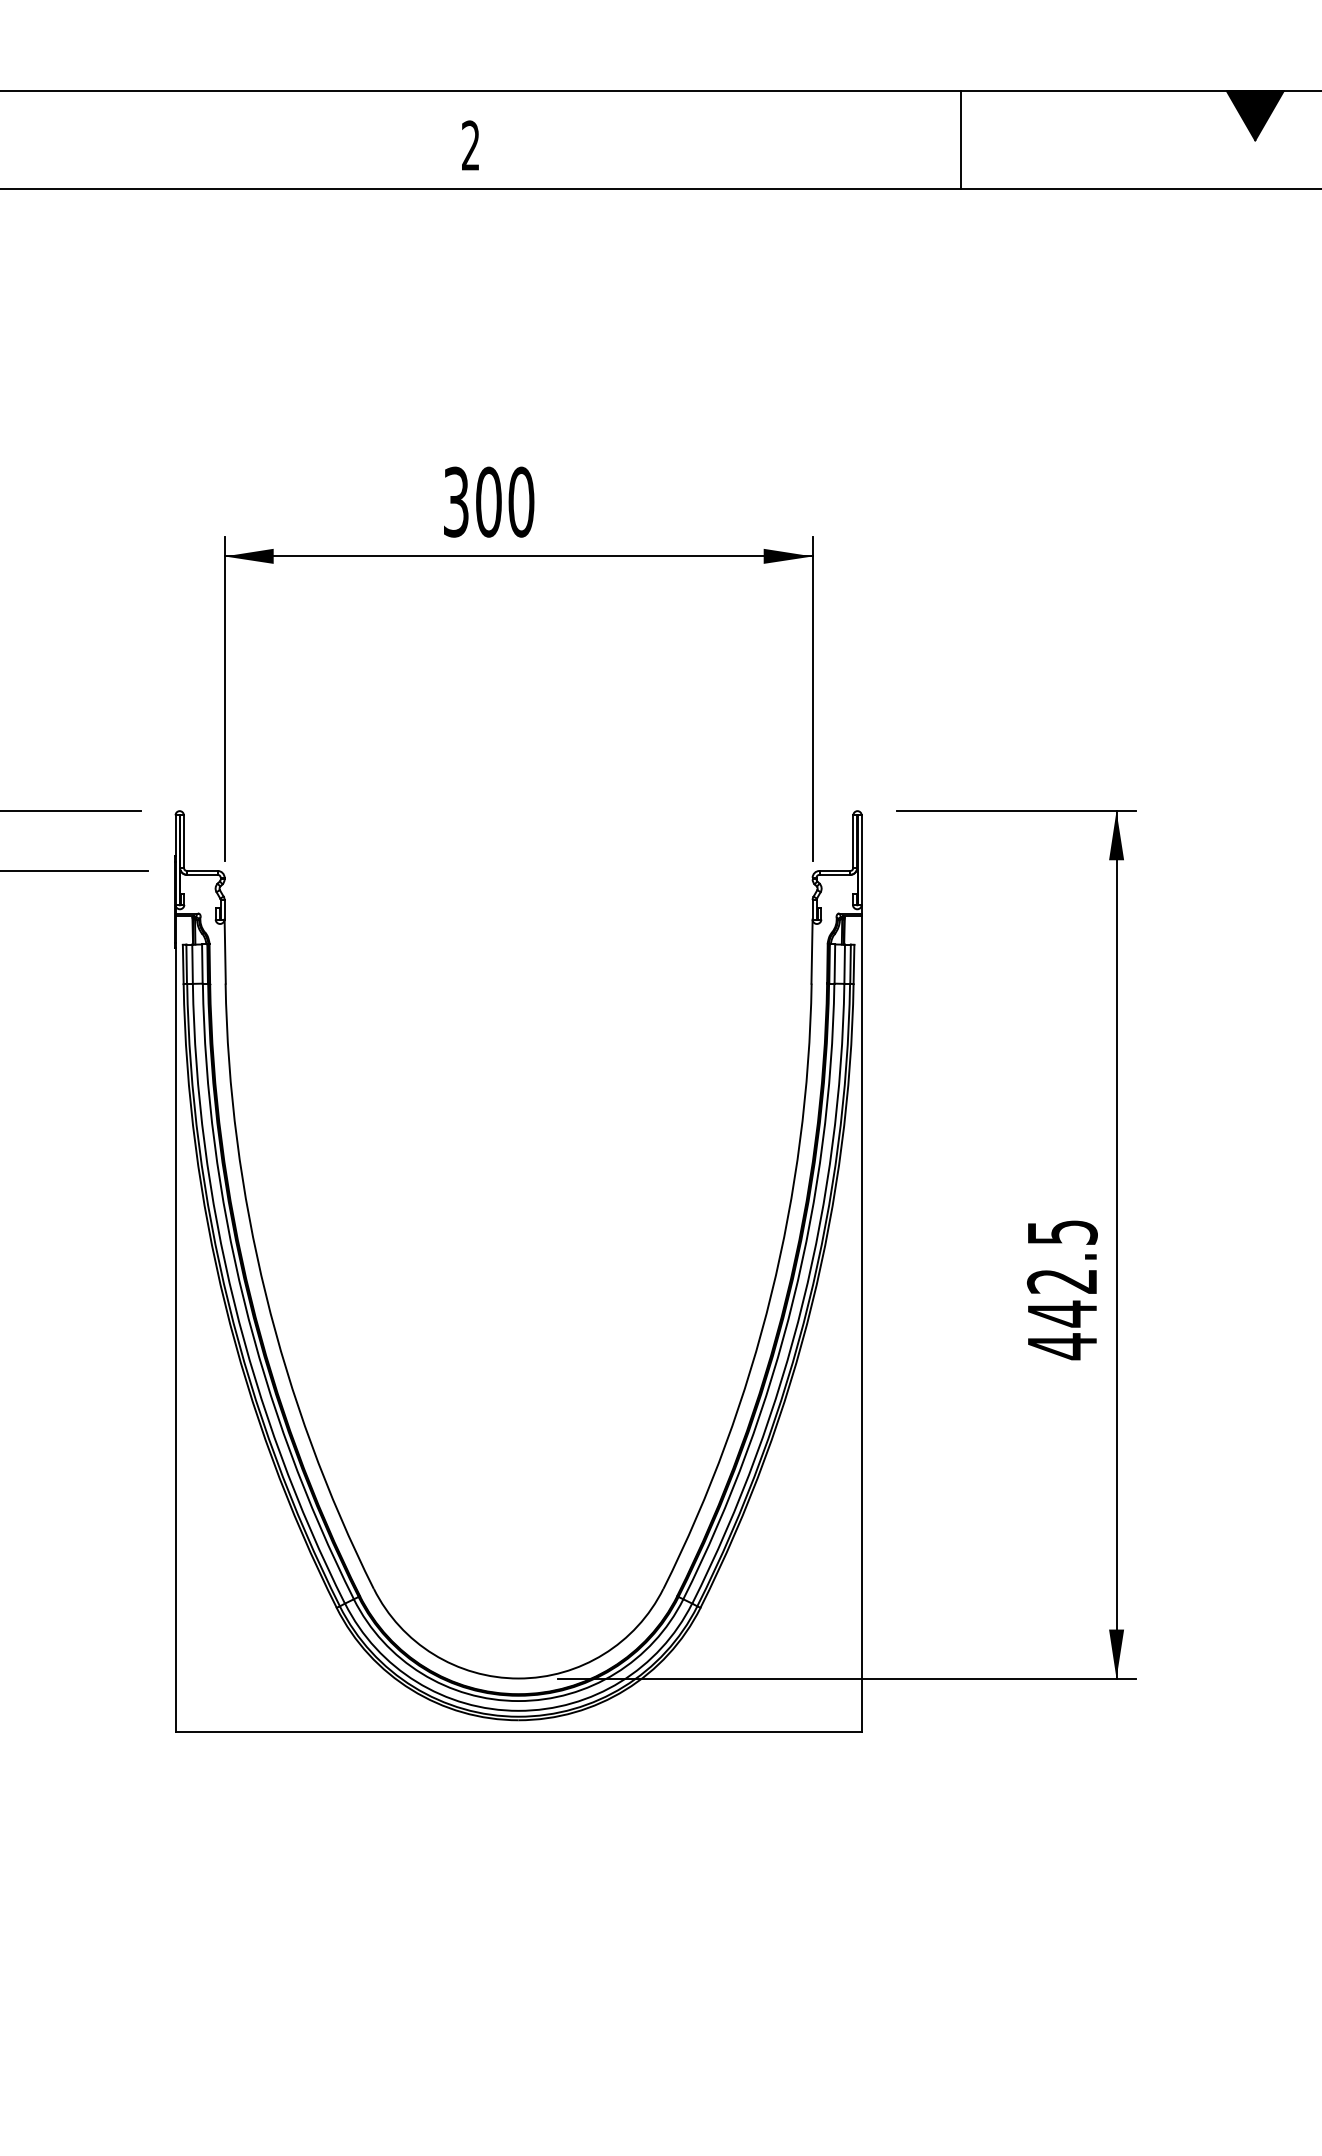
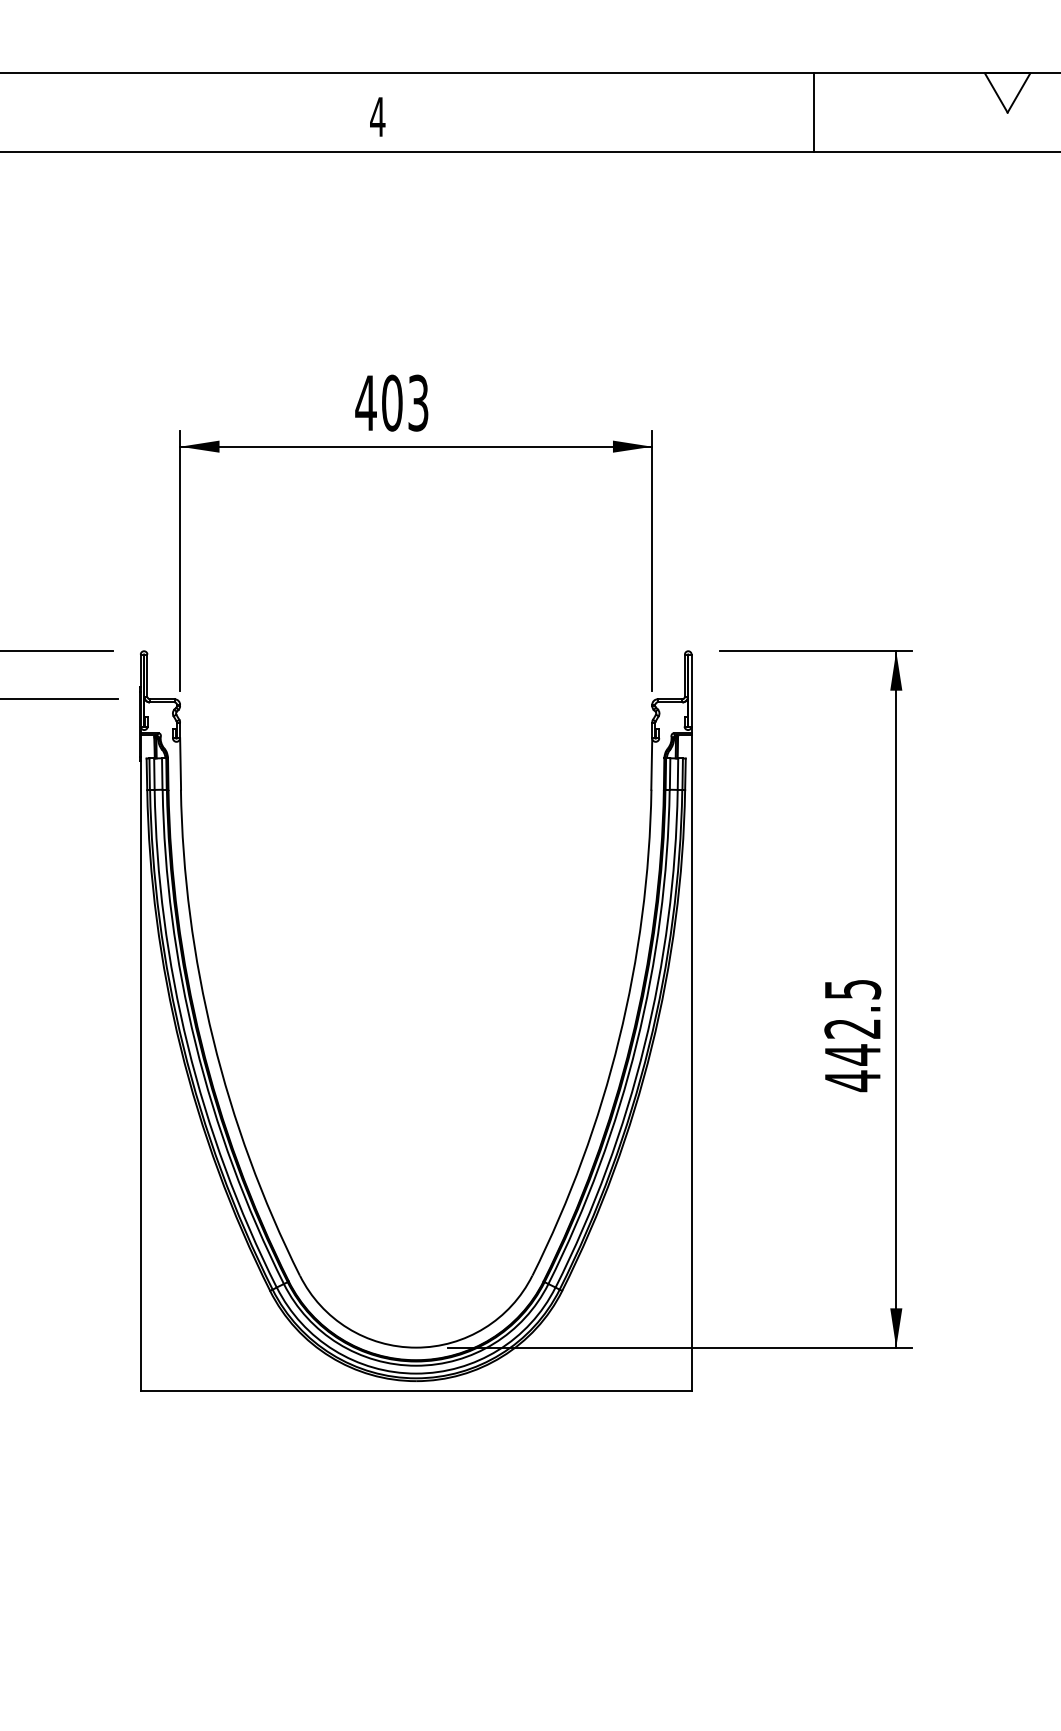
fill: (1255, 115) -> (1007, 92), removed
line: (961, 140) -> (813, 112), moved
text: (470, 145) -> (377, 116), 2 -> 4
text: (487, 501) -> (391, 402), 300 -> 403

